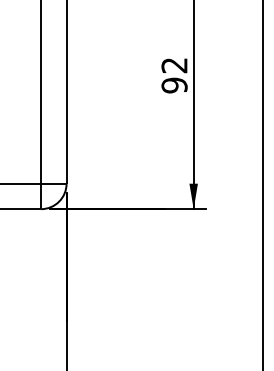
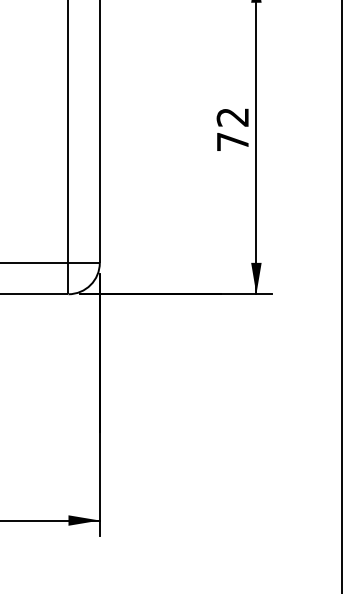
text: (174, 85) -> (232, 141), 92 -> 72

